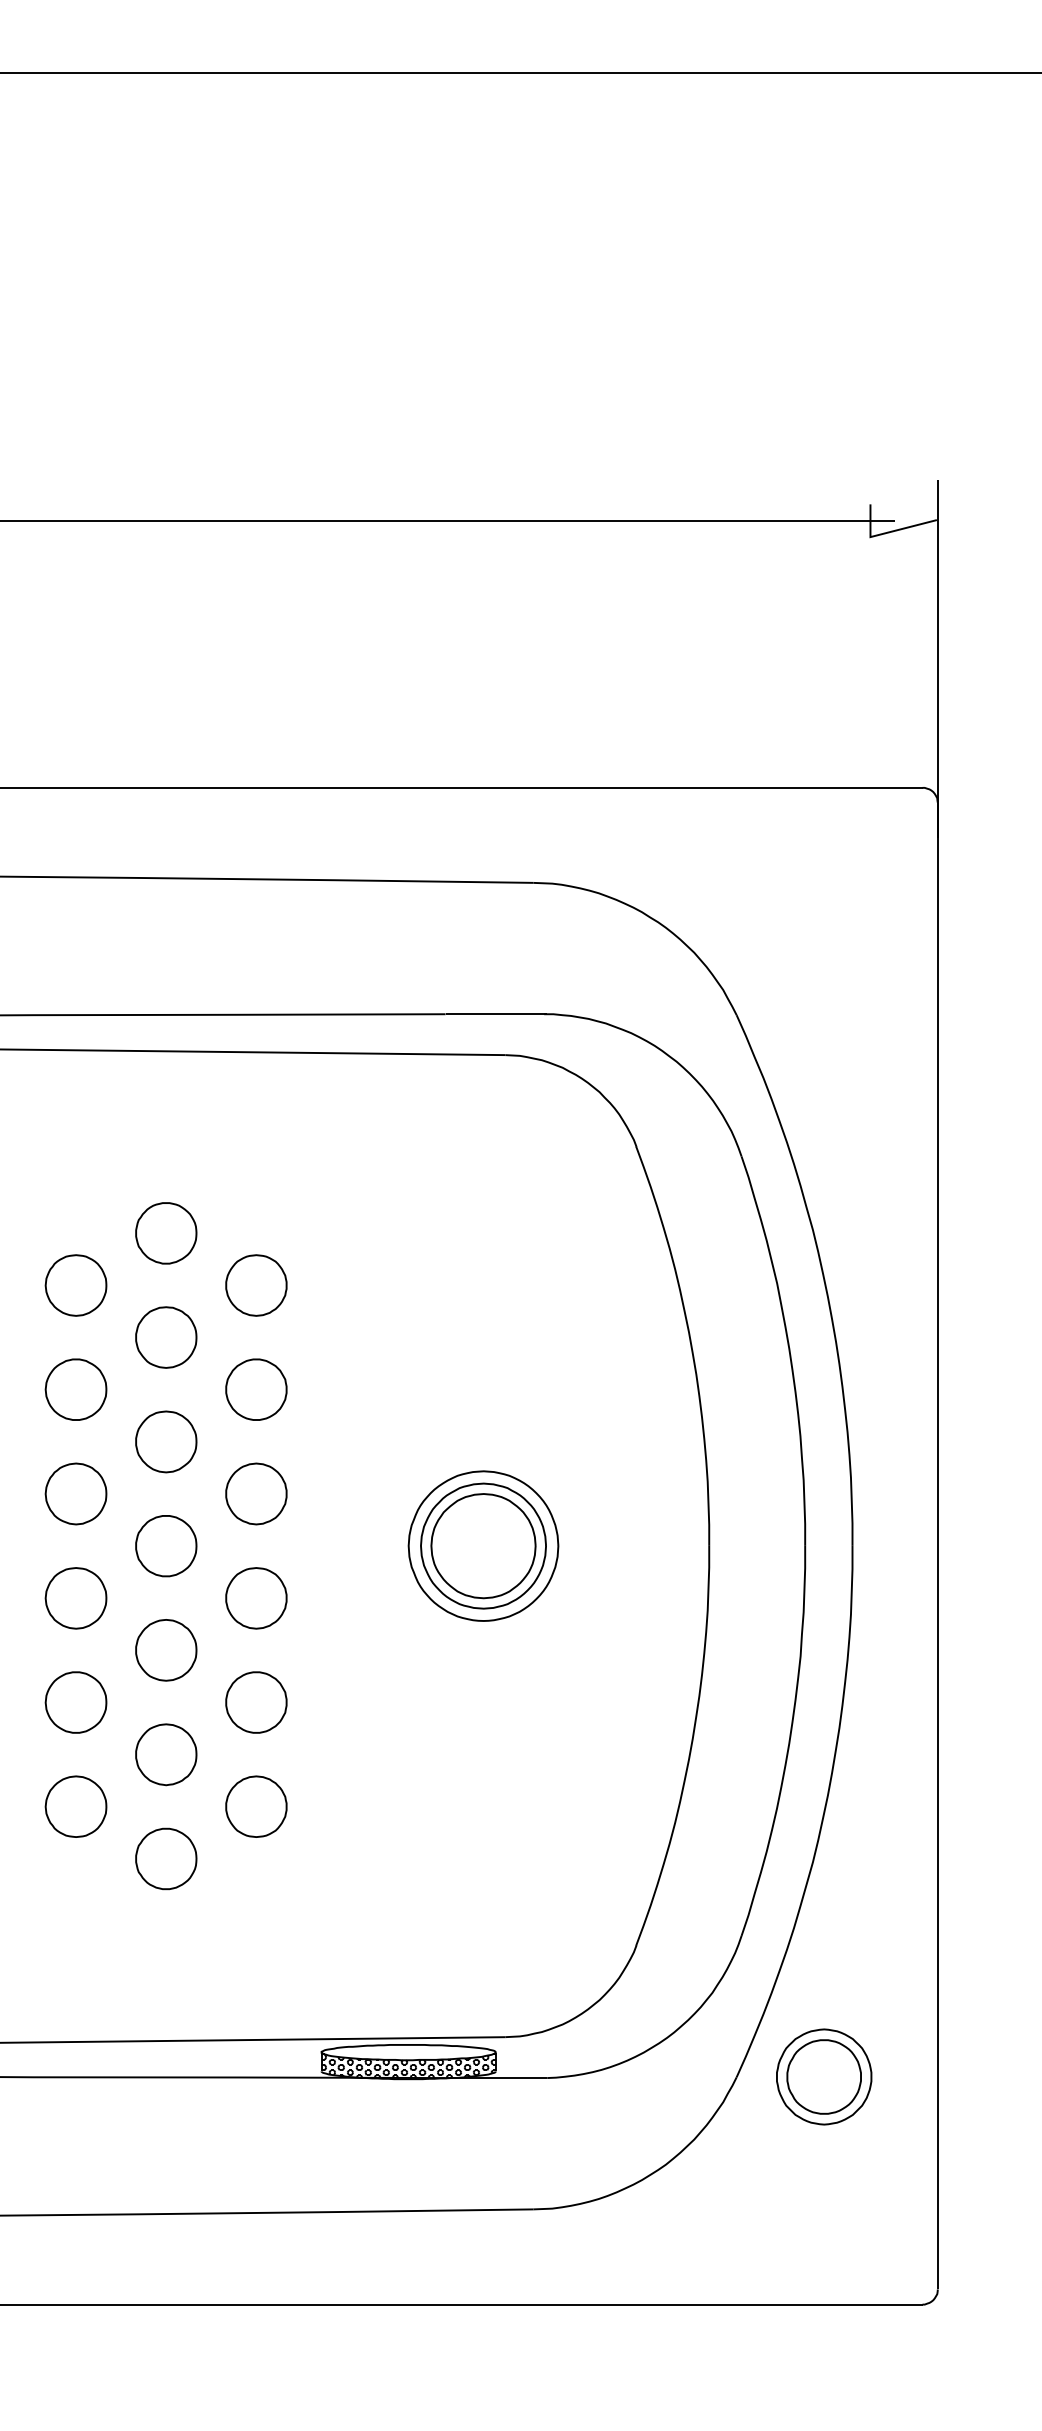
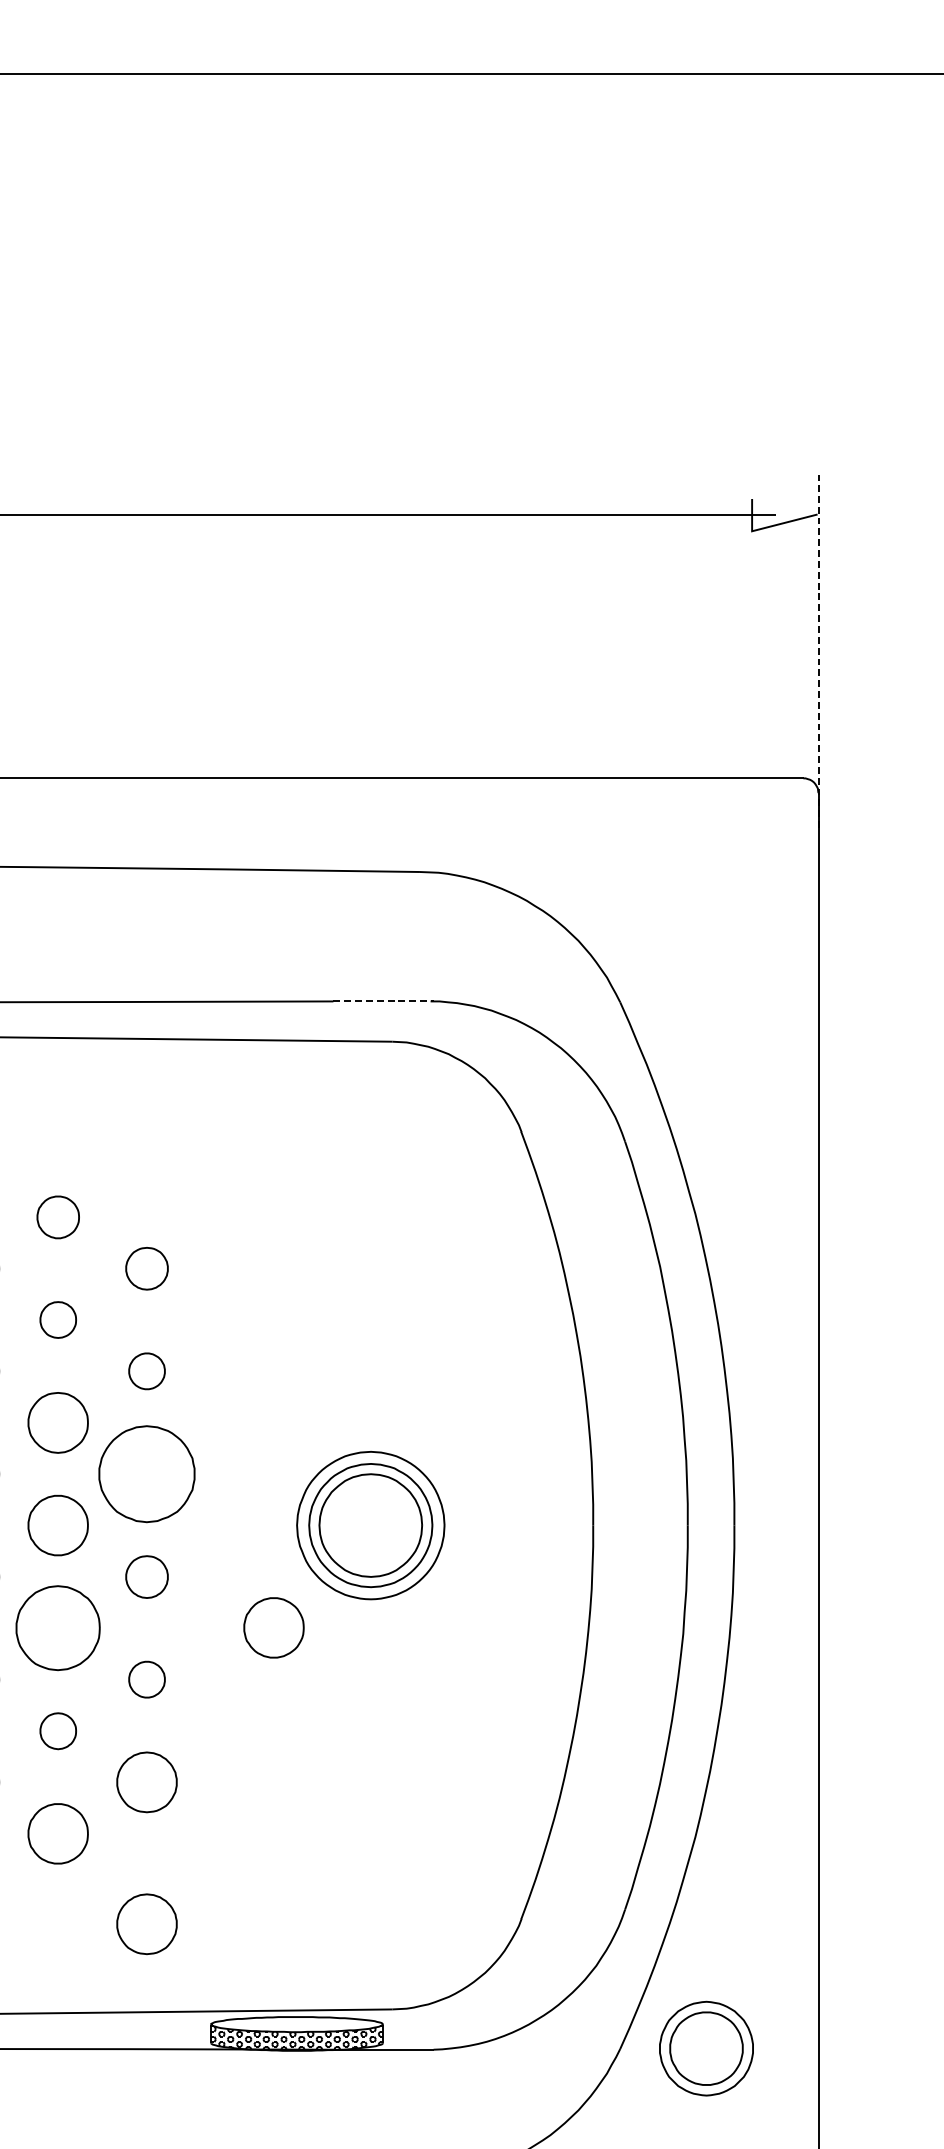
line: (937, 659) -> (818, 651), solid -> dashed
line: (496, 1014) -> (383, 1001), solid -> dashed
part: (166, 1233) -> (58, 1217), size x0.7
part: (256, 1285) -> (147, 1268), size x0.7
part: (166, 1337) -> (58, 1319), size x0.6
part: (256, 1389) -> (147, 1371), size x0.6
part: (256, 1493) -> (147, 1473), size x1.6
part: (256, 1598) -> (147, 1577), size x0.7
part: (385, 1649) -> (274, 1627), added
part: (166, 1650) -> (58, 1628), size x1.4
part: (256, 1702) -> (147, 1679), size x0.6
part: (166, 1754) -> (58, 1730), size x0.6
part: (256, 1950) -> (147, 1924), added

